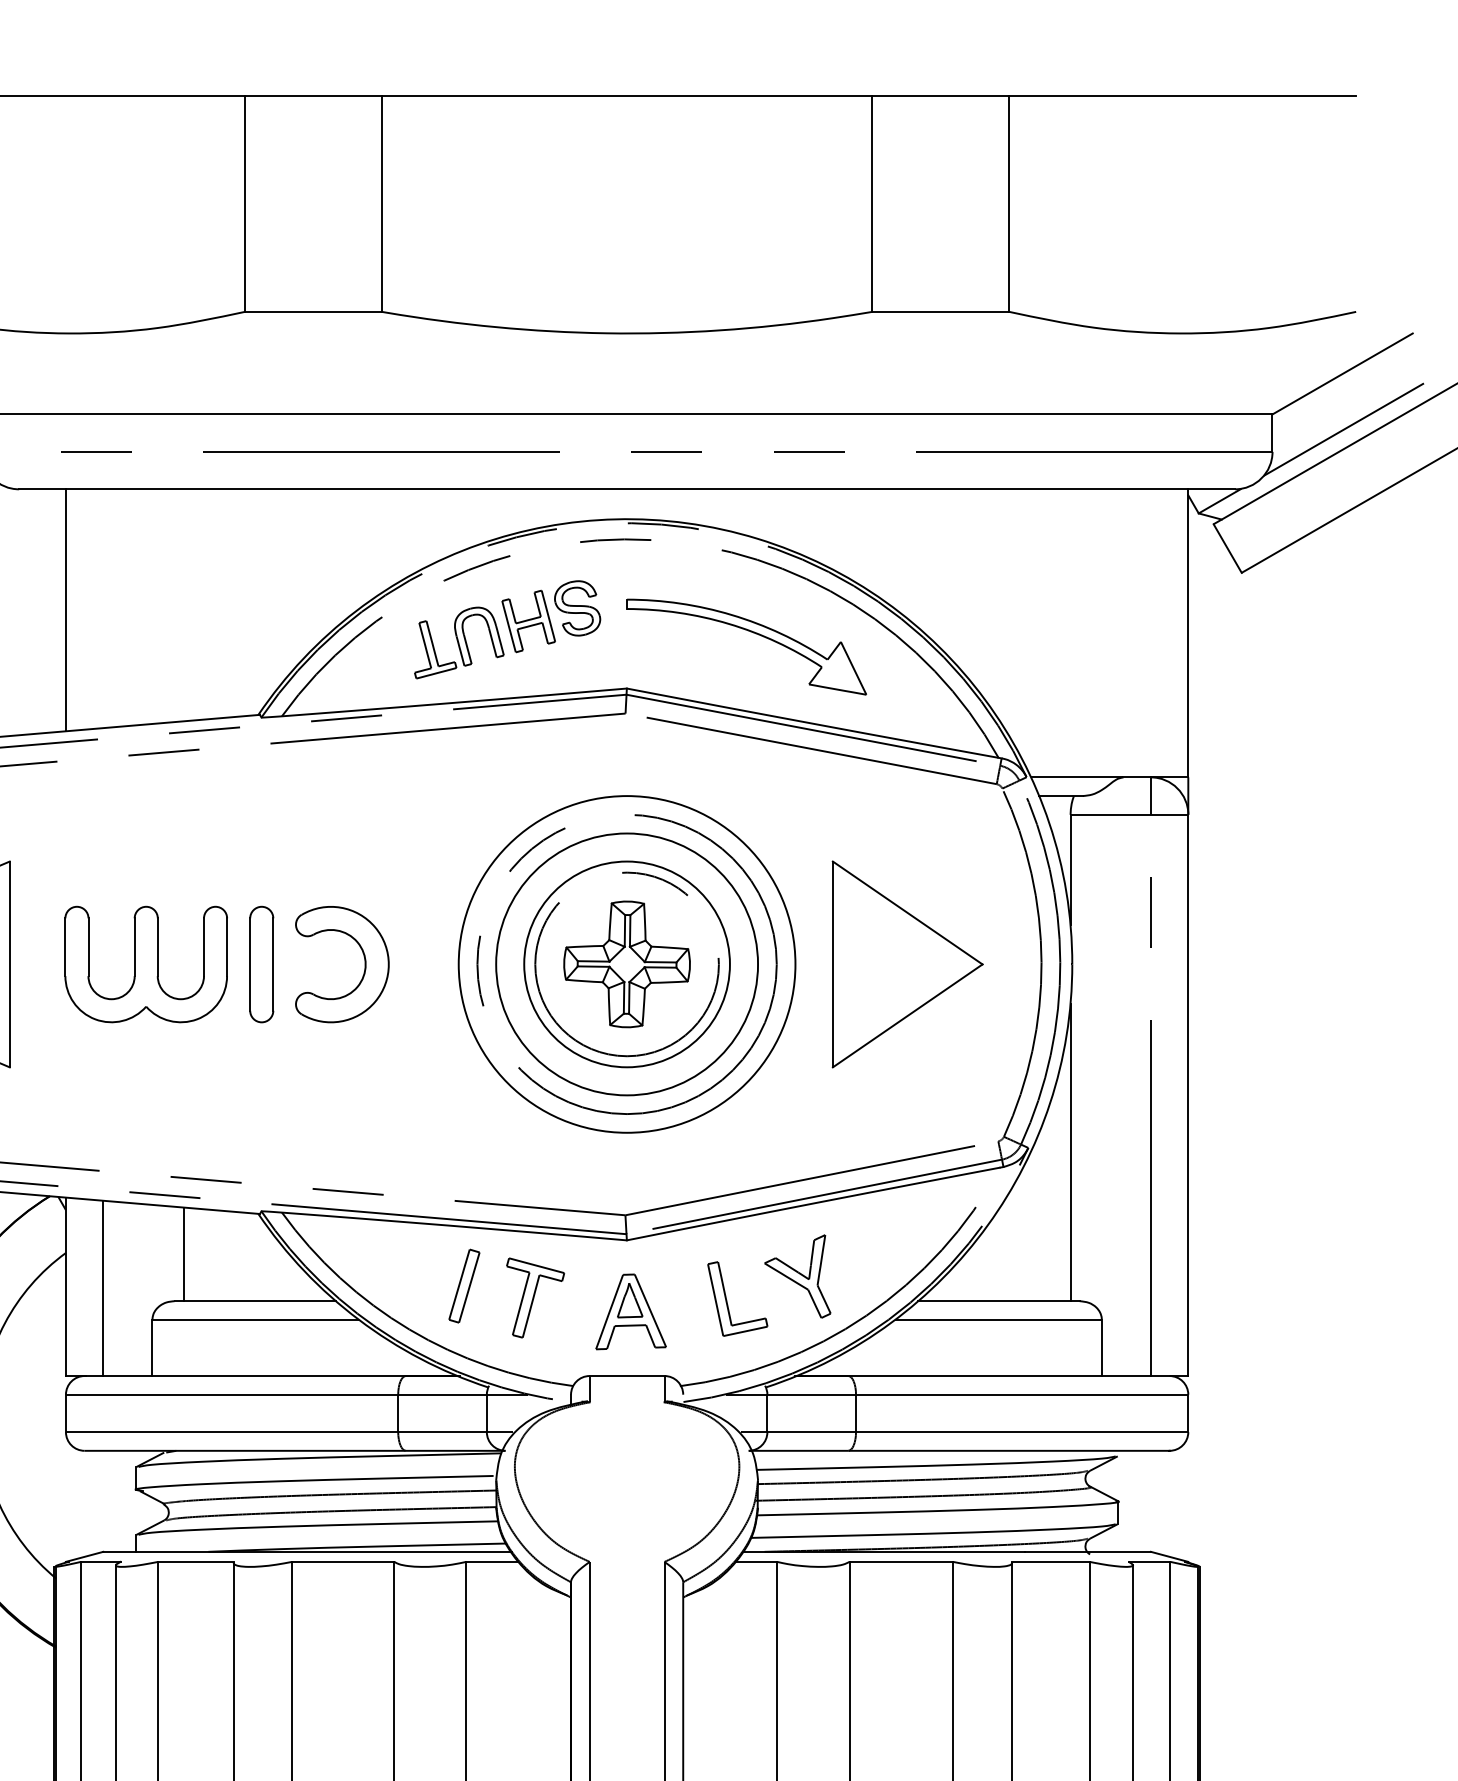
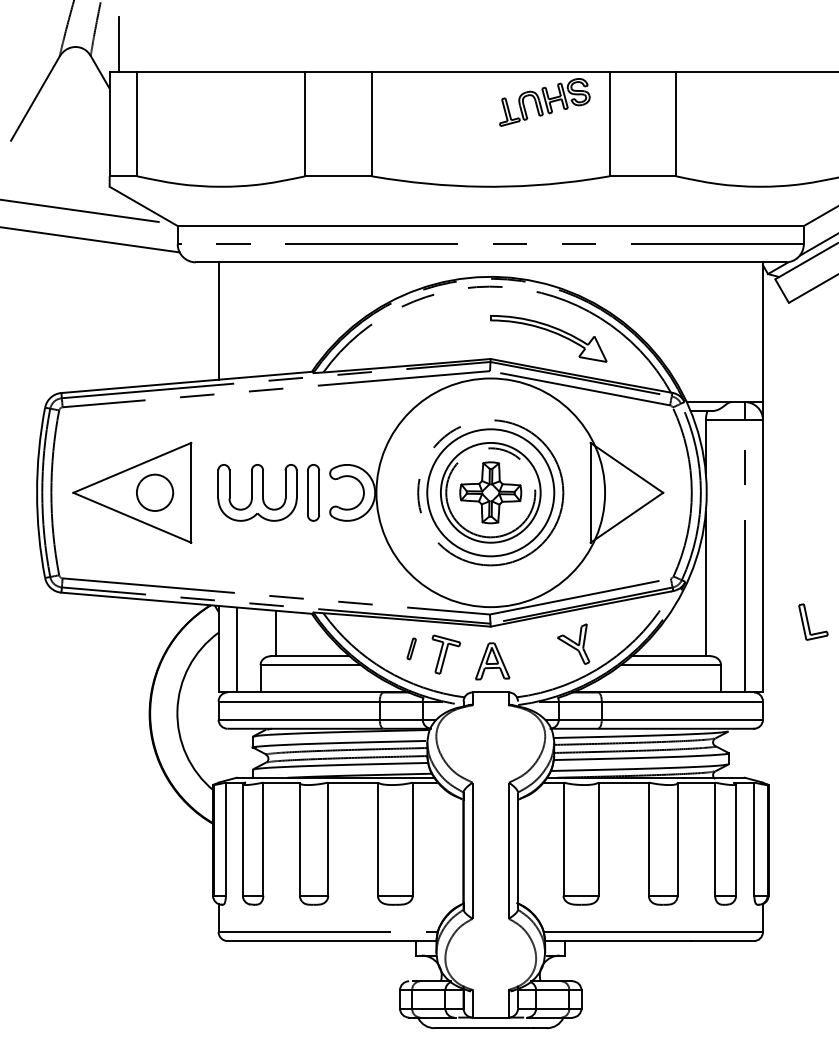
part: (506, 629) -> (544, 102), moved
circle: (626, 963) -> (490, 492), size x1.4
part: (463, 1285) -> (411, 648), size x0.6
part: (737, 1297) -> (813, 621), moved

